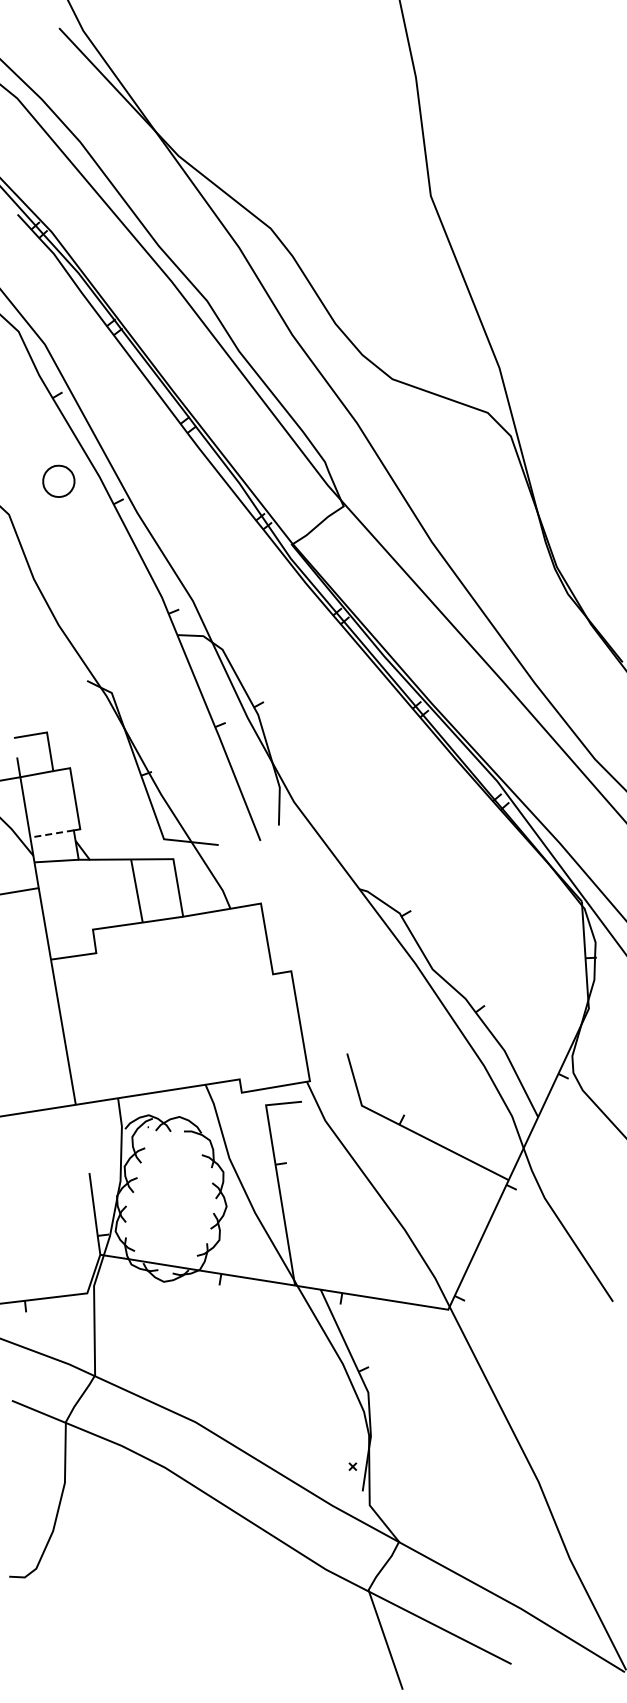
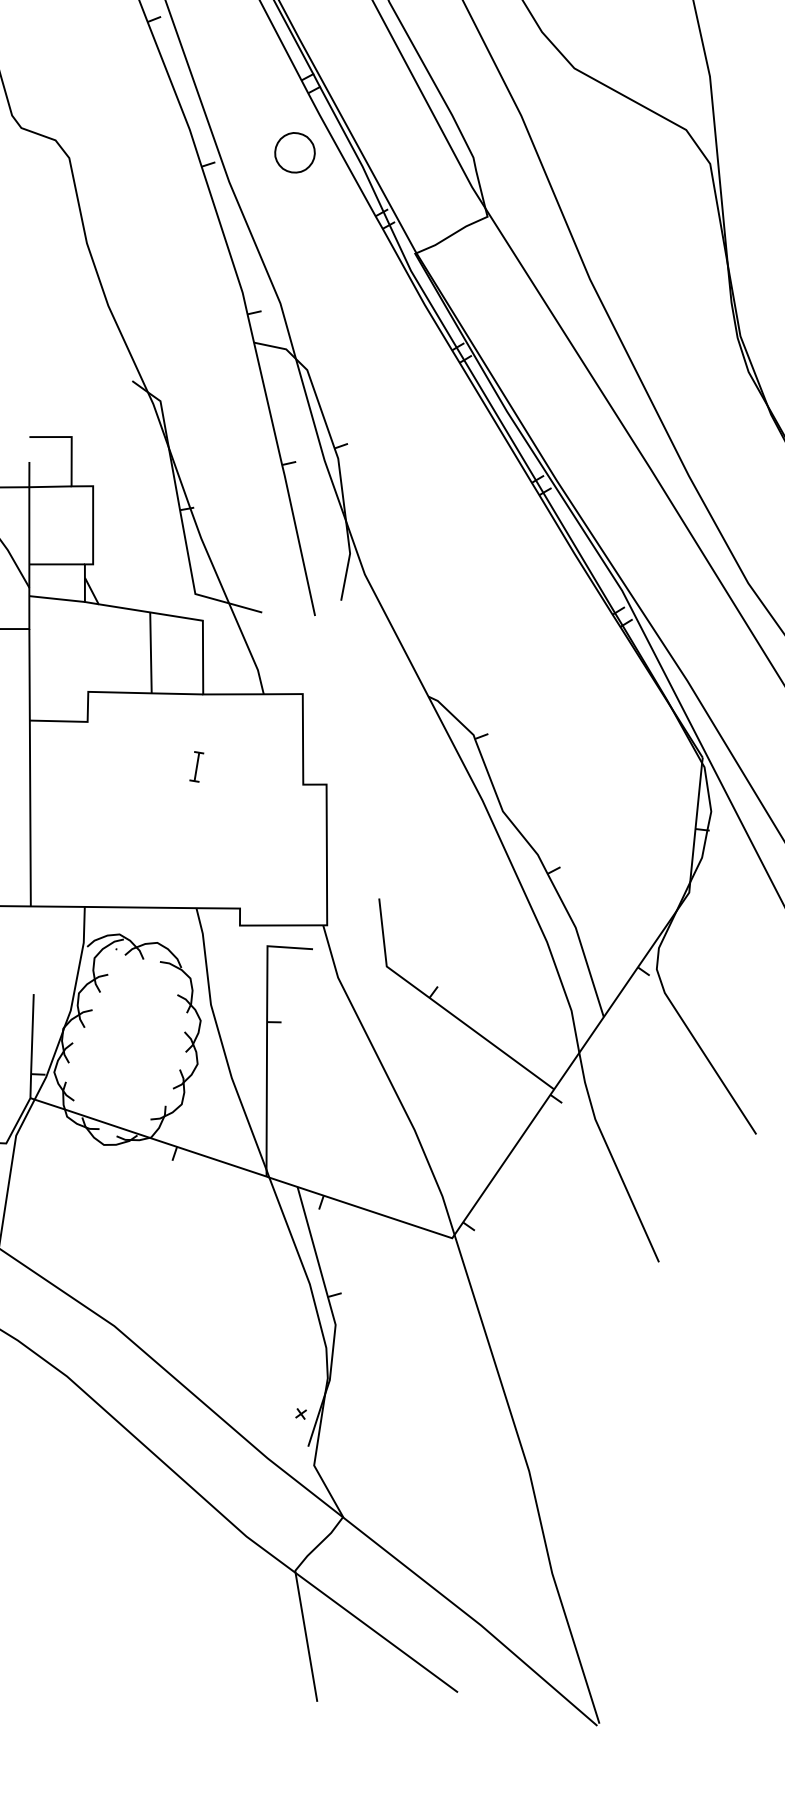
part: (58, 480) -> (294, 151), moved
line: (52, 833) -> (57, 563), dashed -> solid
part: (187, 974) -> (196, 767), added

